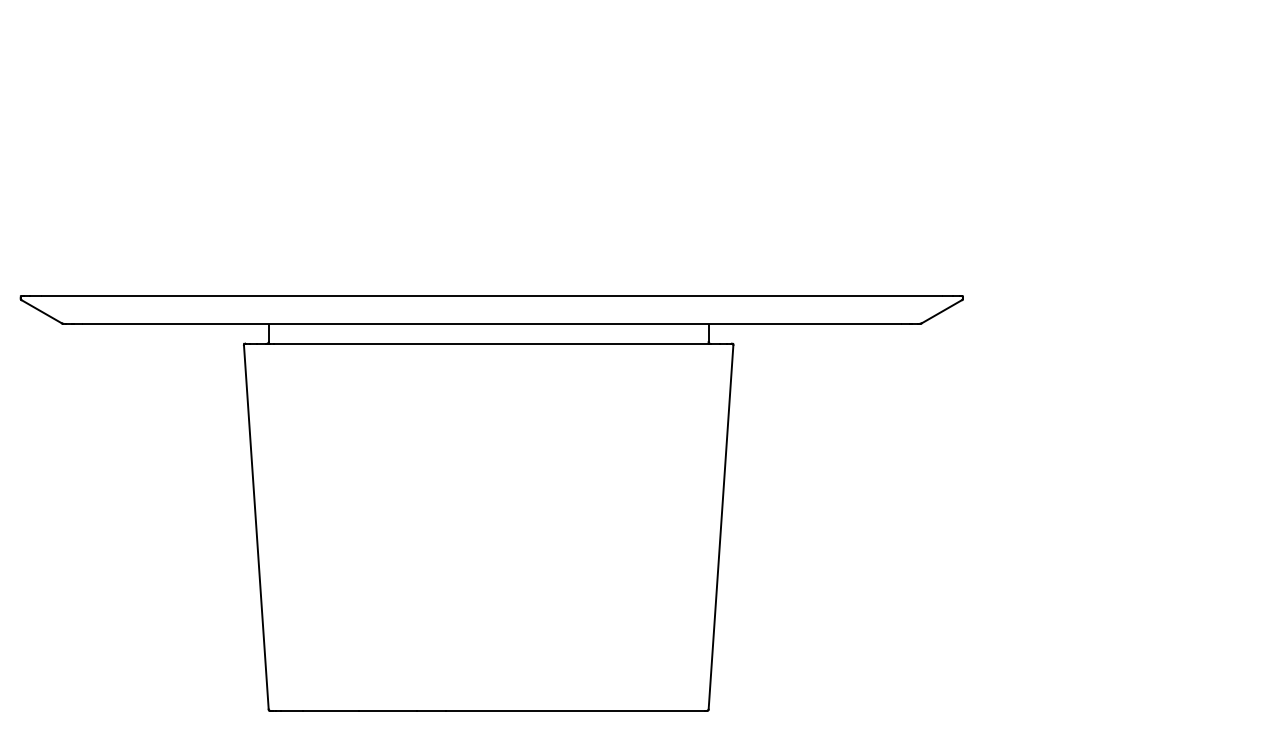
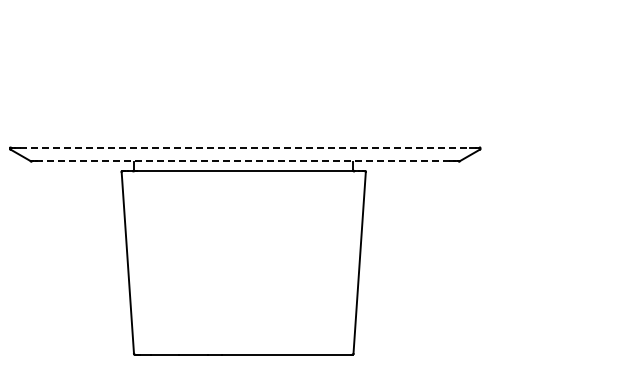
line: (492, 295) -> (245, 147), solid -> dashed
line: (492, 323) -> (245, 161), solid -> dashed

